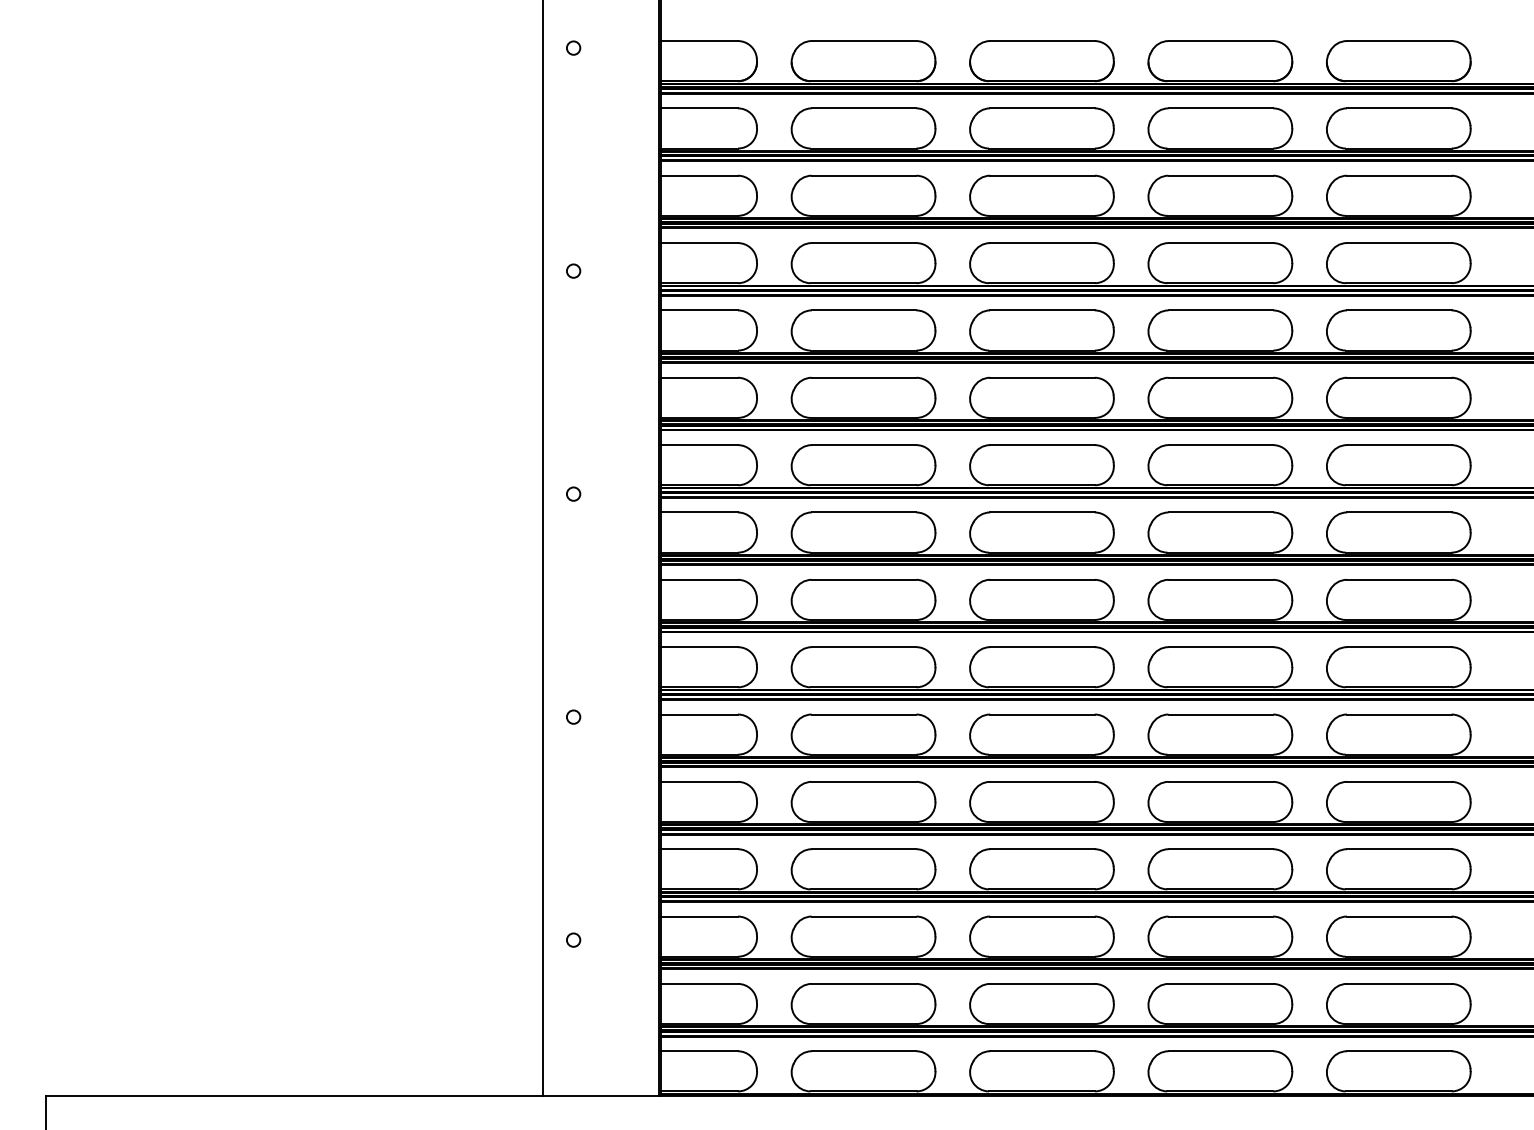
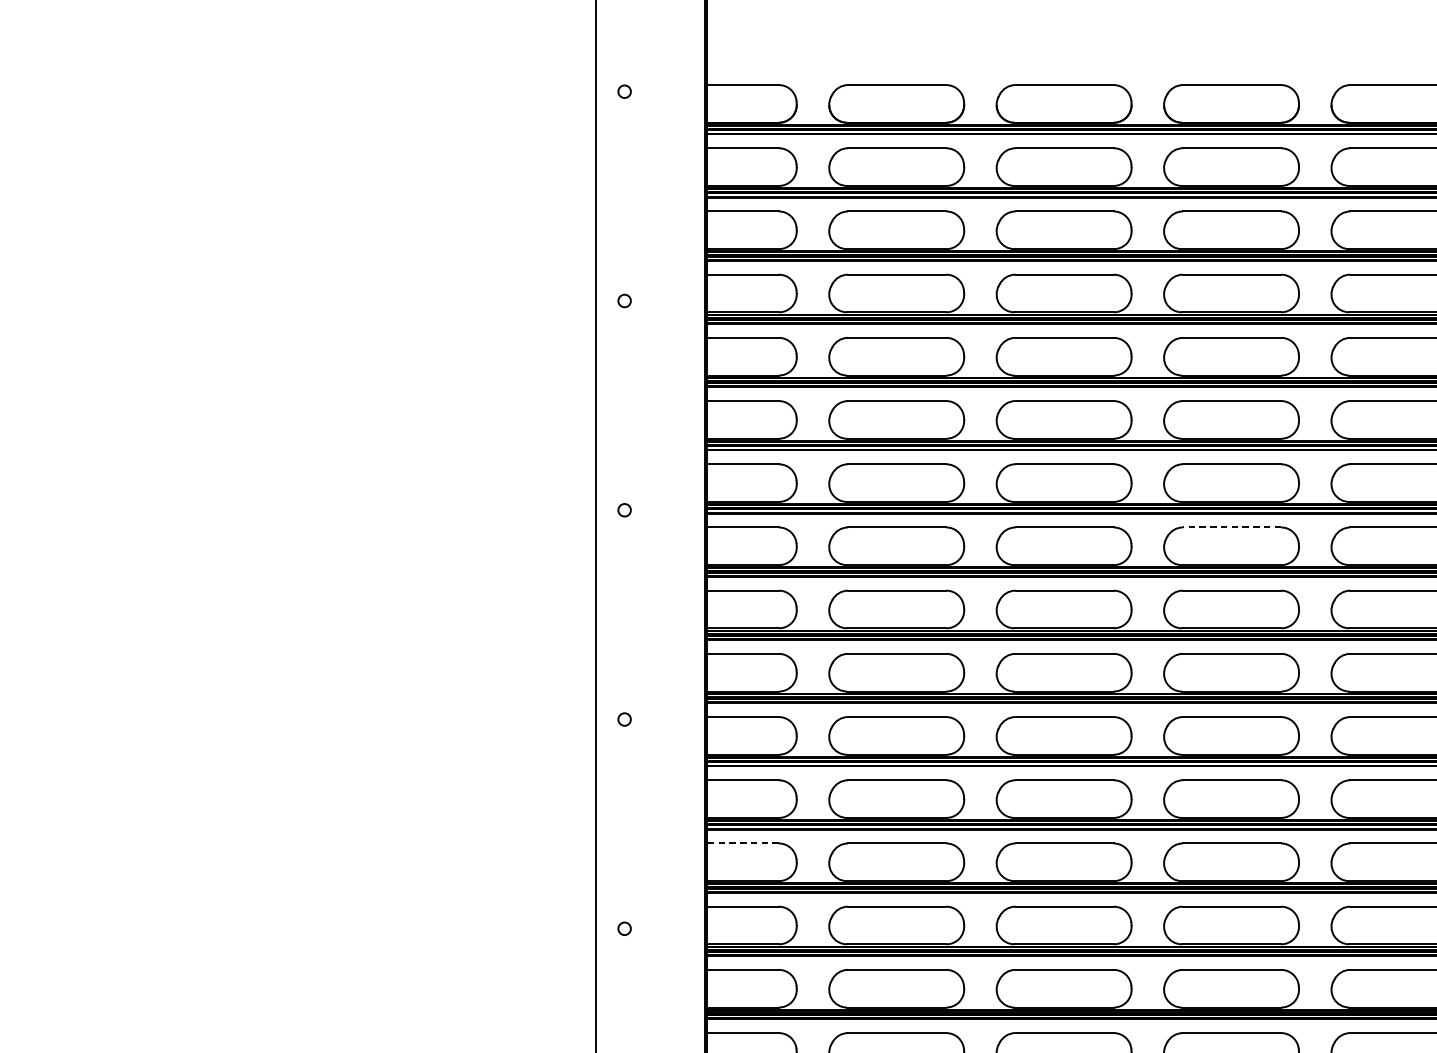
line: (1220, 512) -> (1231, 527), solid -> dashed
line: (699, 849) -> (742, 843), solid -> dashed

